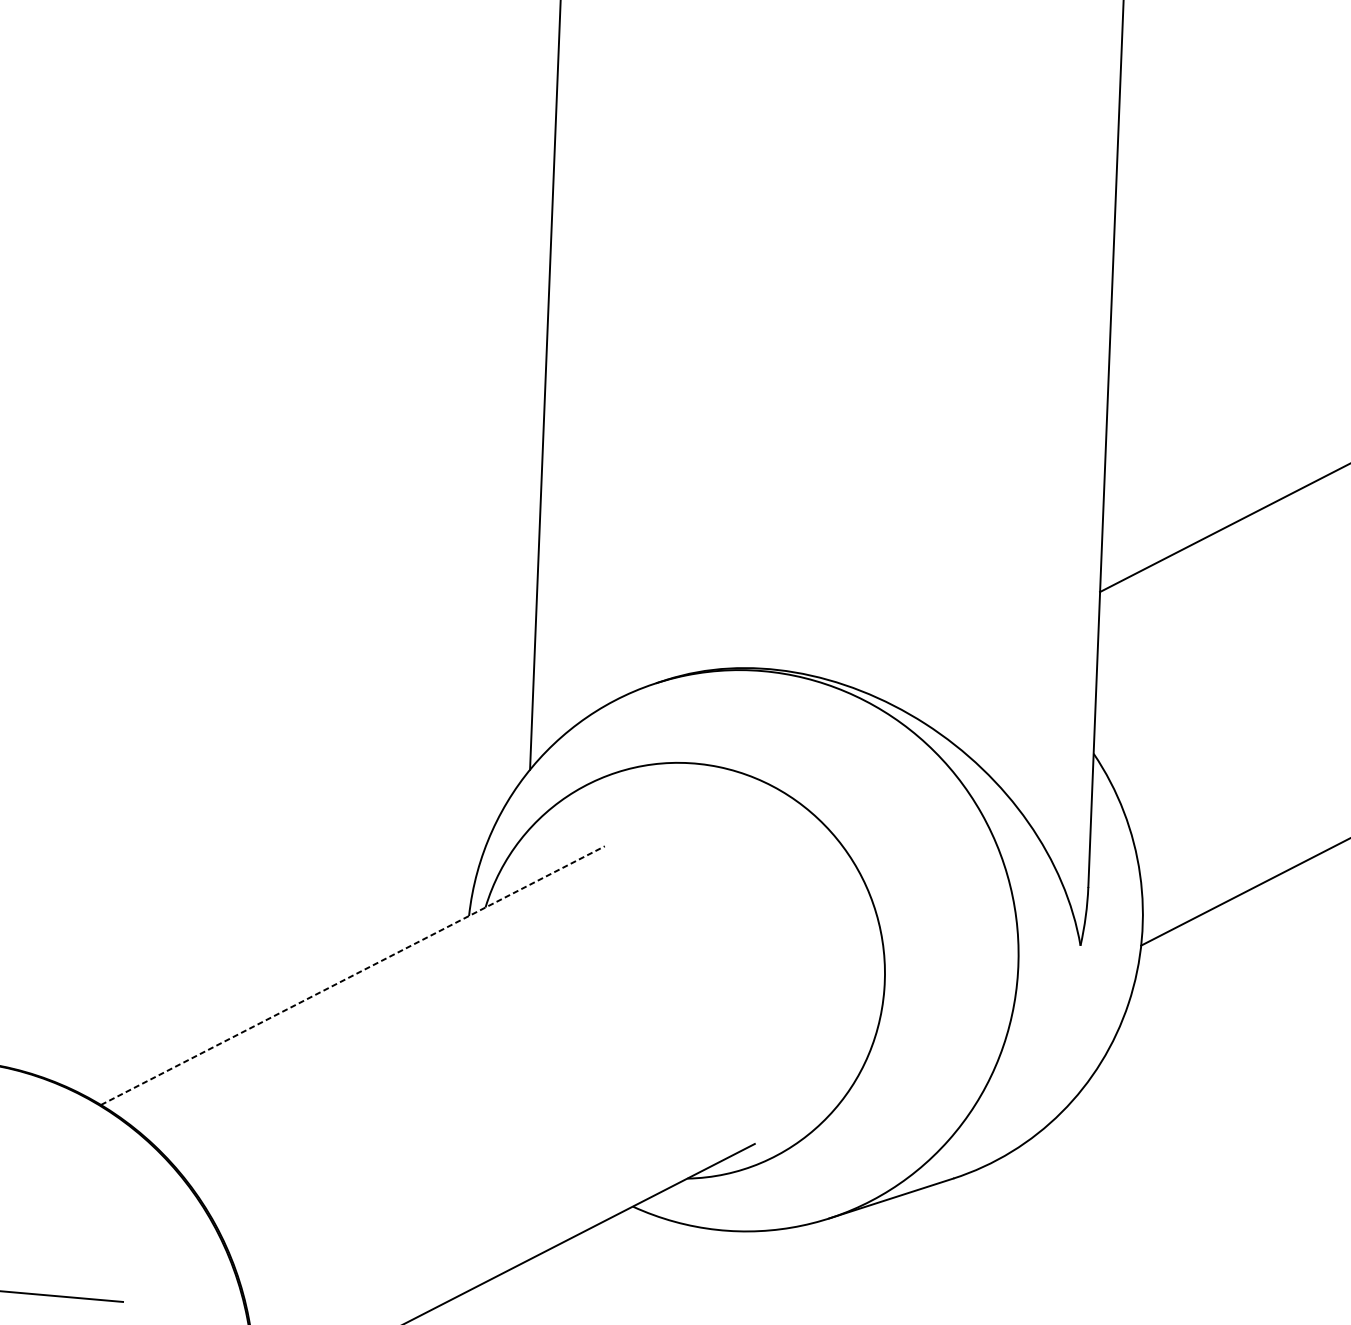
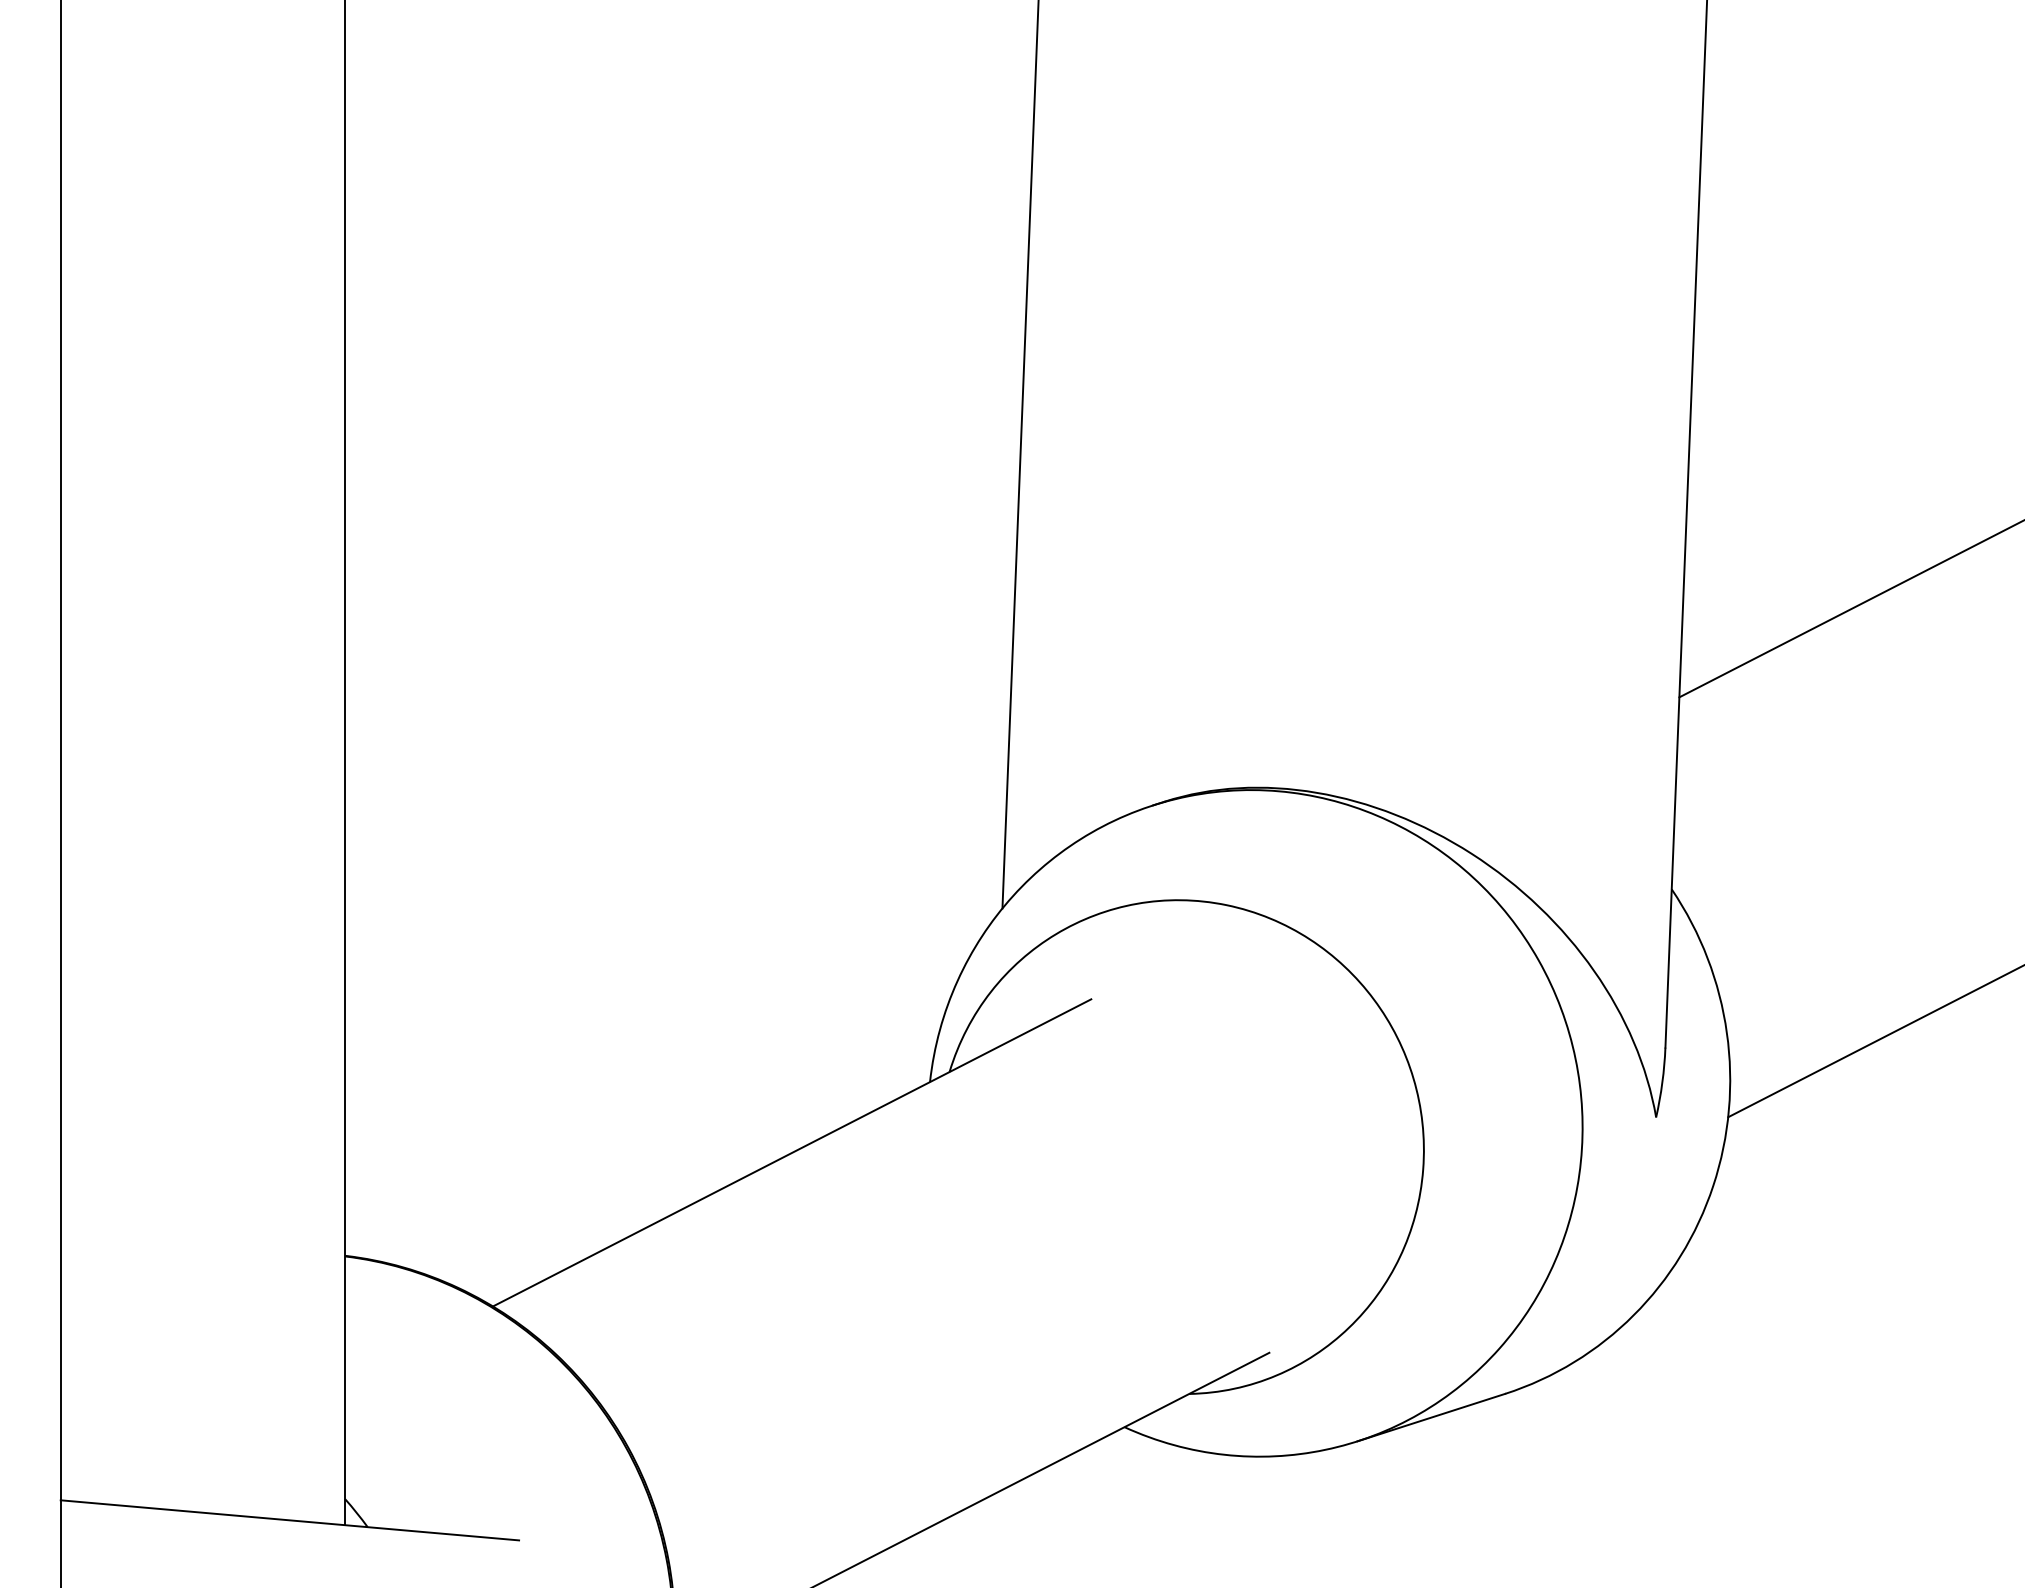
line: (353, 975) -> (792, 1152), dashed -> solid

